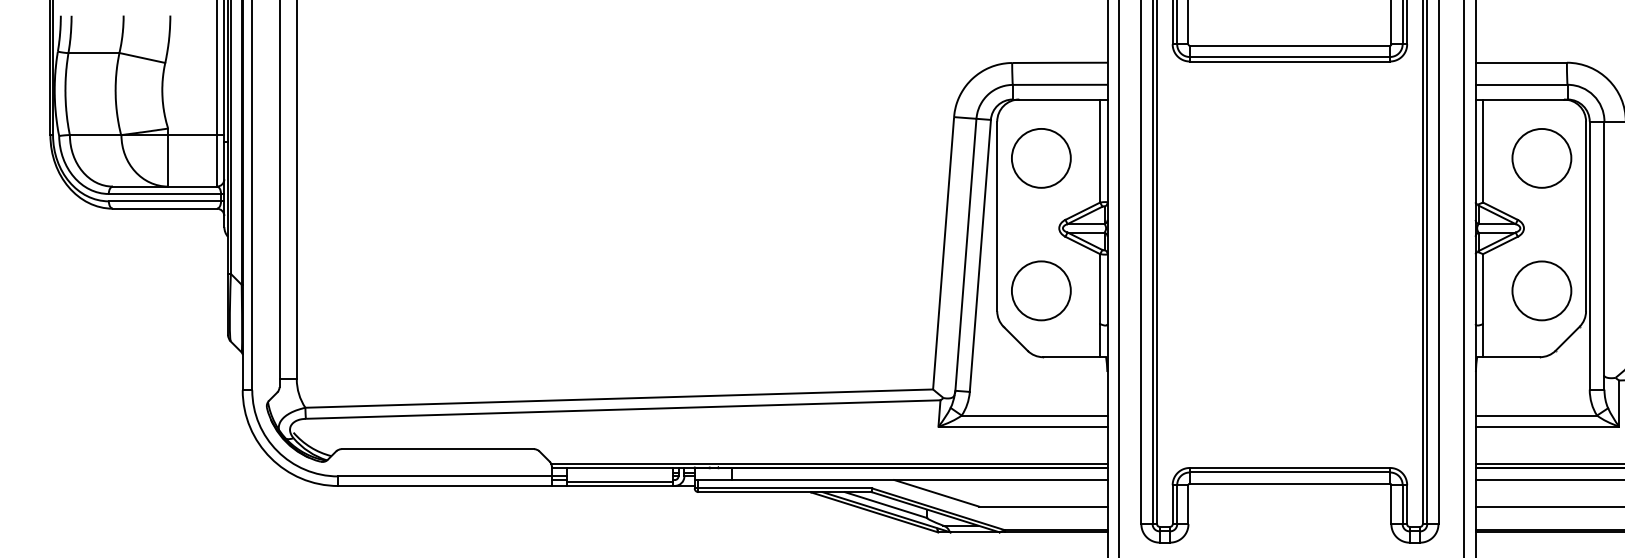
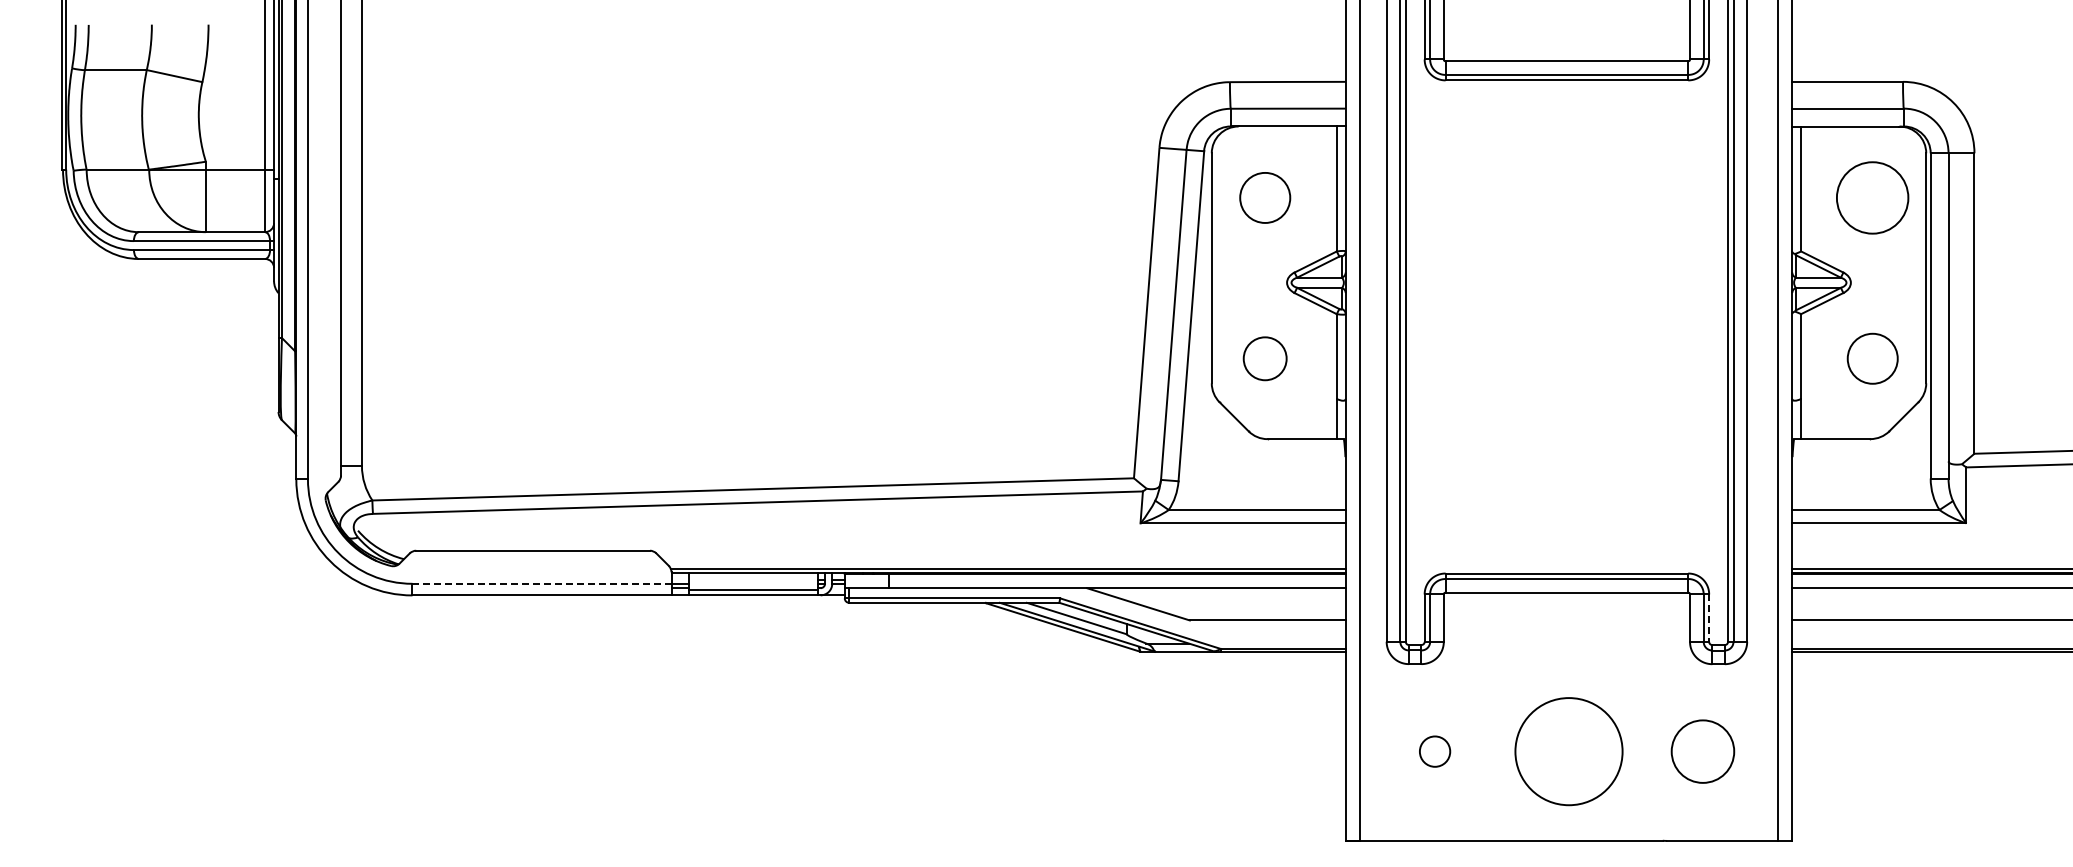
circle: (1040, 158) -> (1264, 197), size x0.7
circle: (1040, 290) -> (1264, 358), size x0.6
circle: (1541, 290) -> (1872, 358), size x0.7
line: (444, 476) -> (541, 583), solid -> dashed
line: (1407, 505) -> (1709, 618), solid -> dashed

